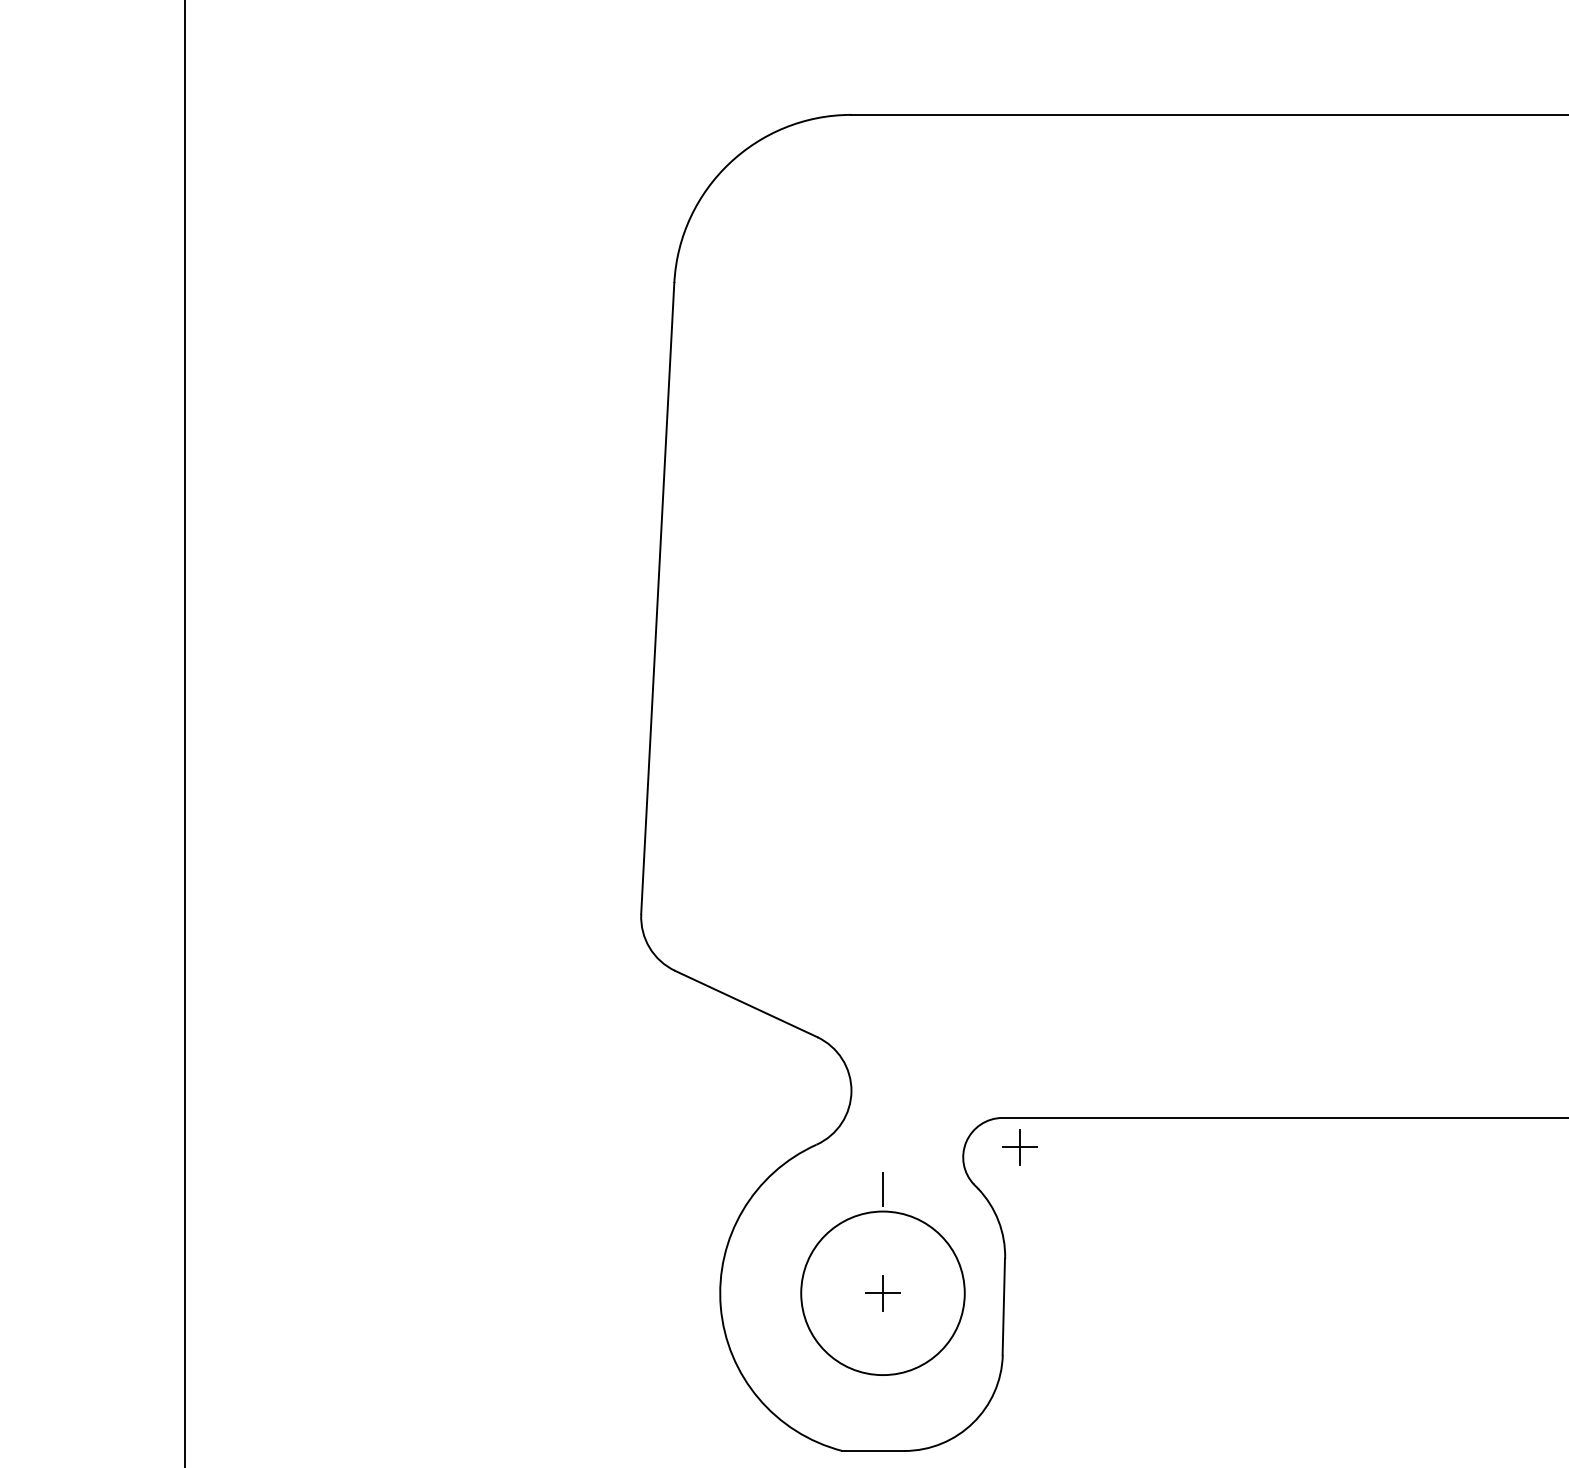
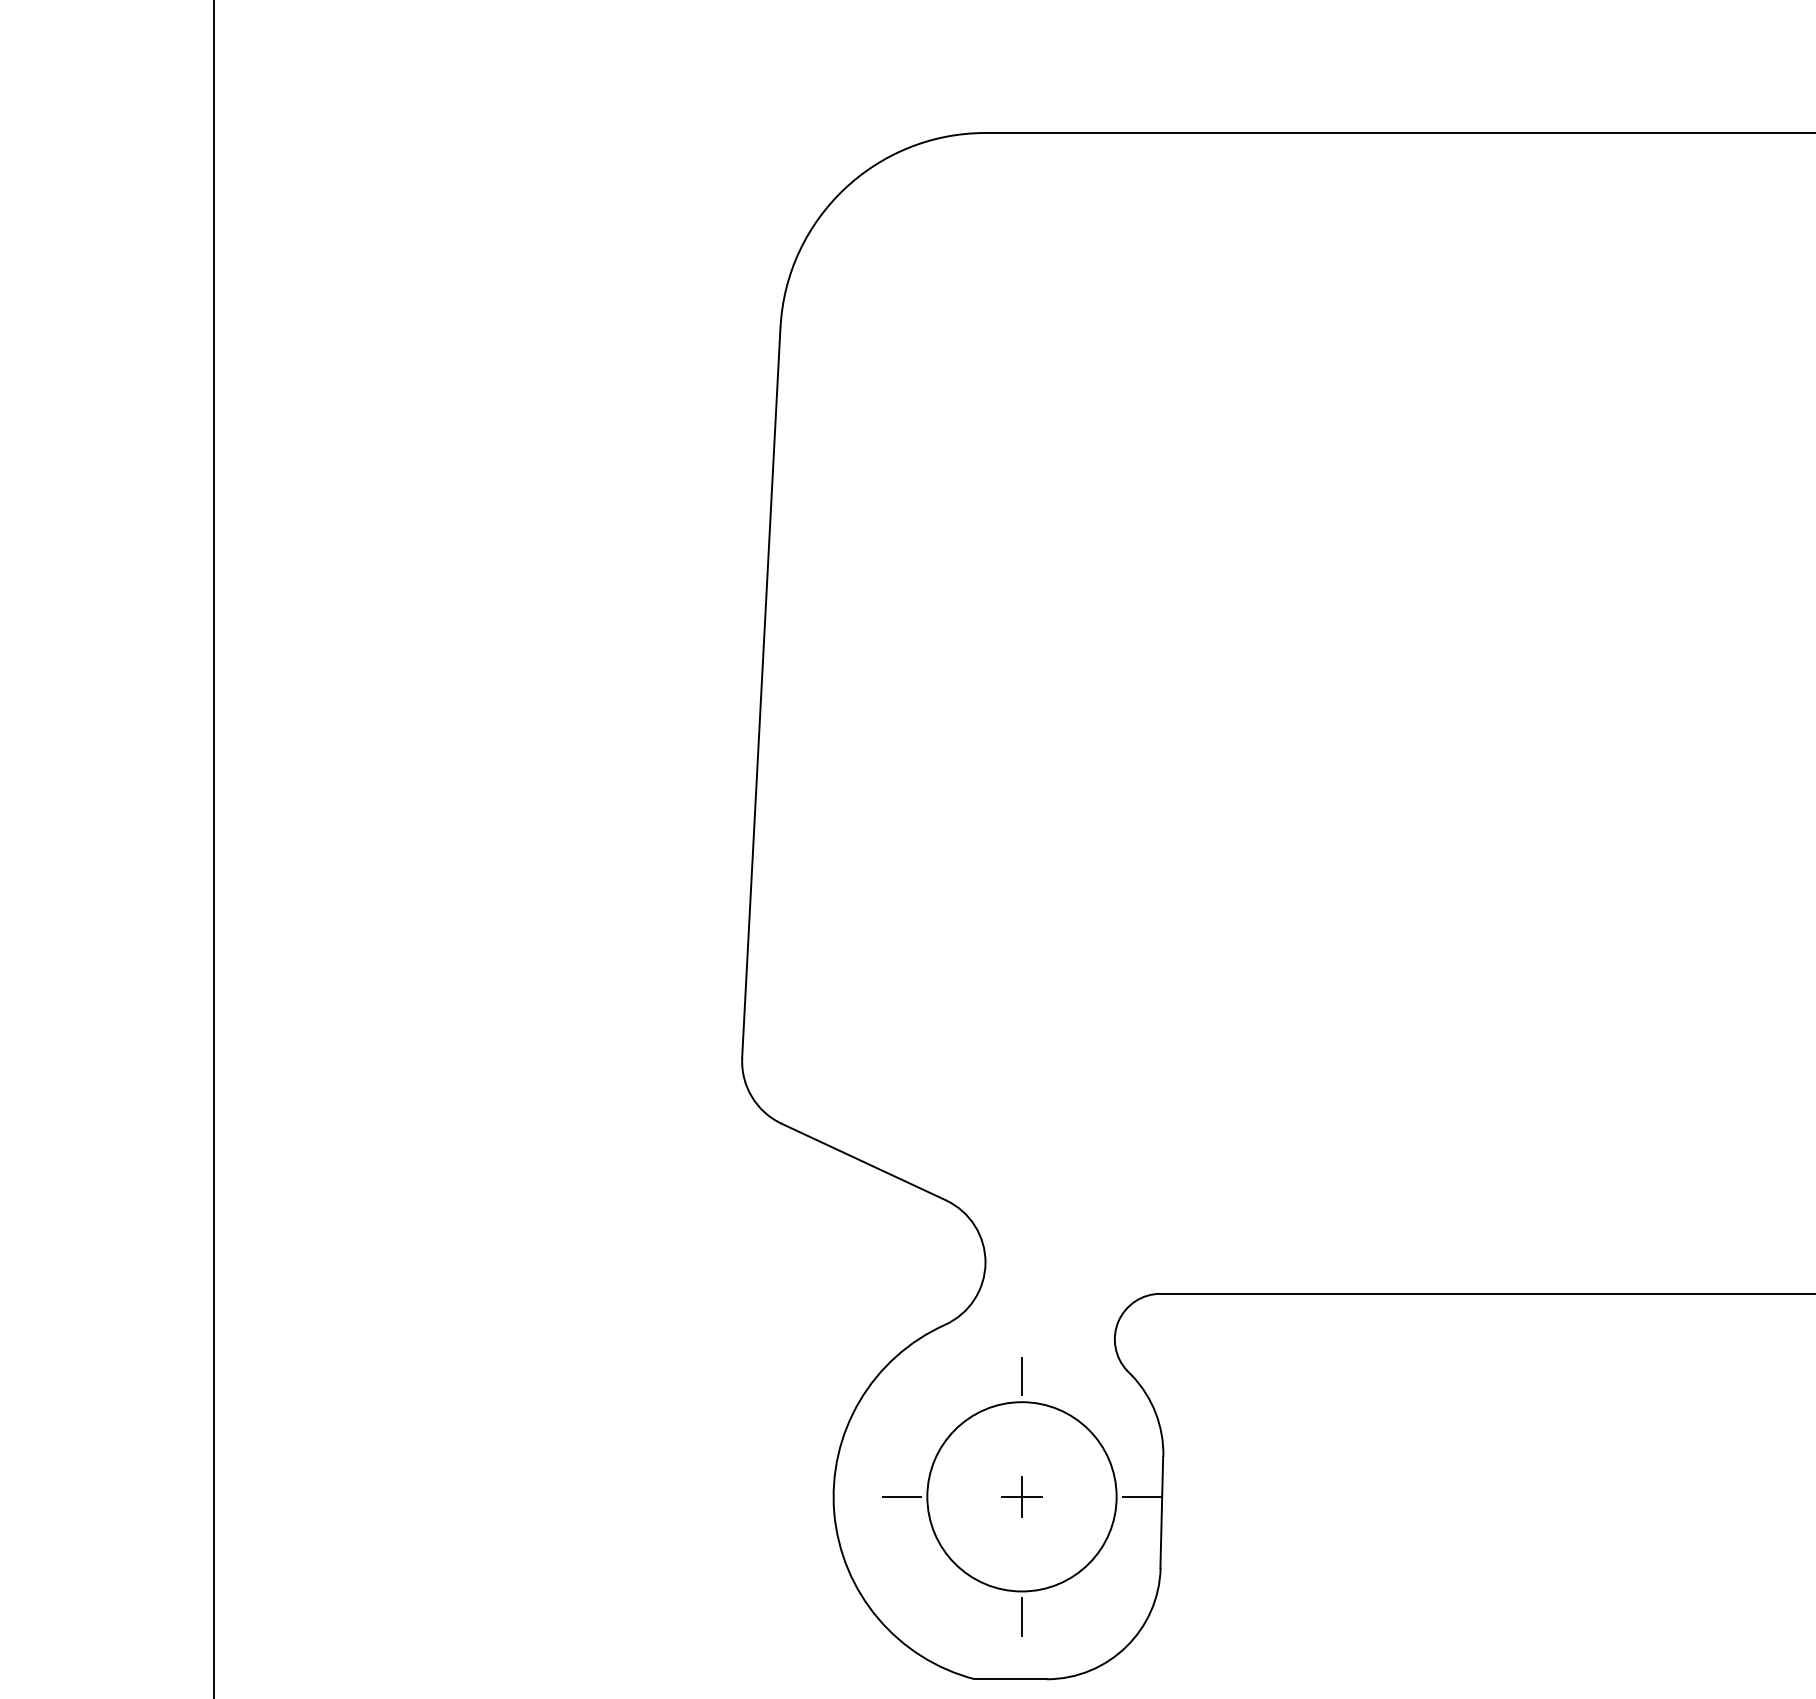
part: (1019, 1147) -> (1179, 1328), removed
line: (778, 1293) -> (901, 1497), added
line: (986, 1293) -> (1141, 1497), added
line: (883, 1397) -> (1022, 1617), added

